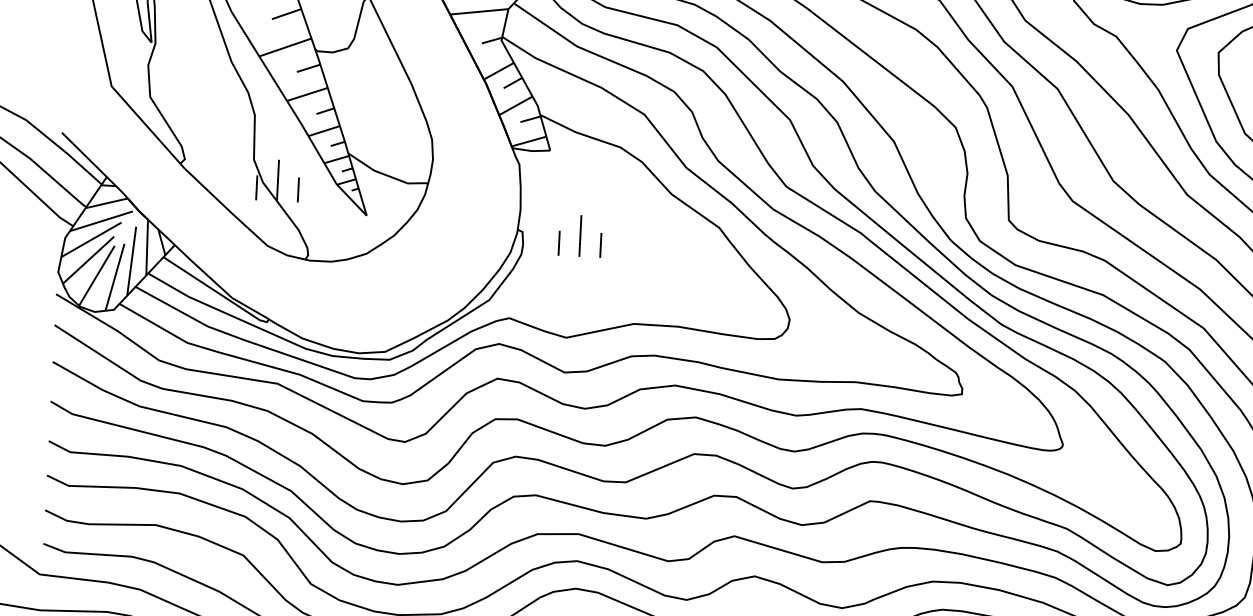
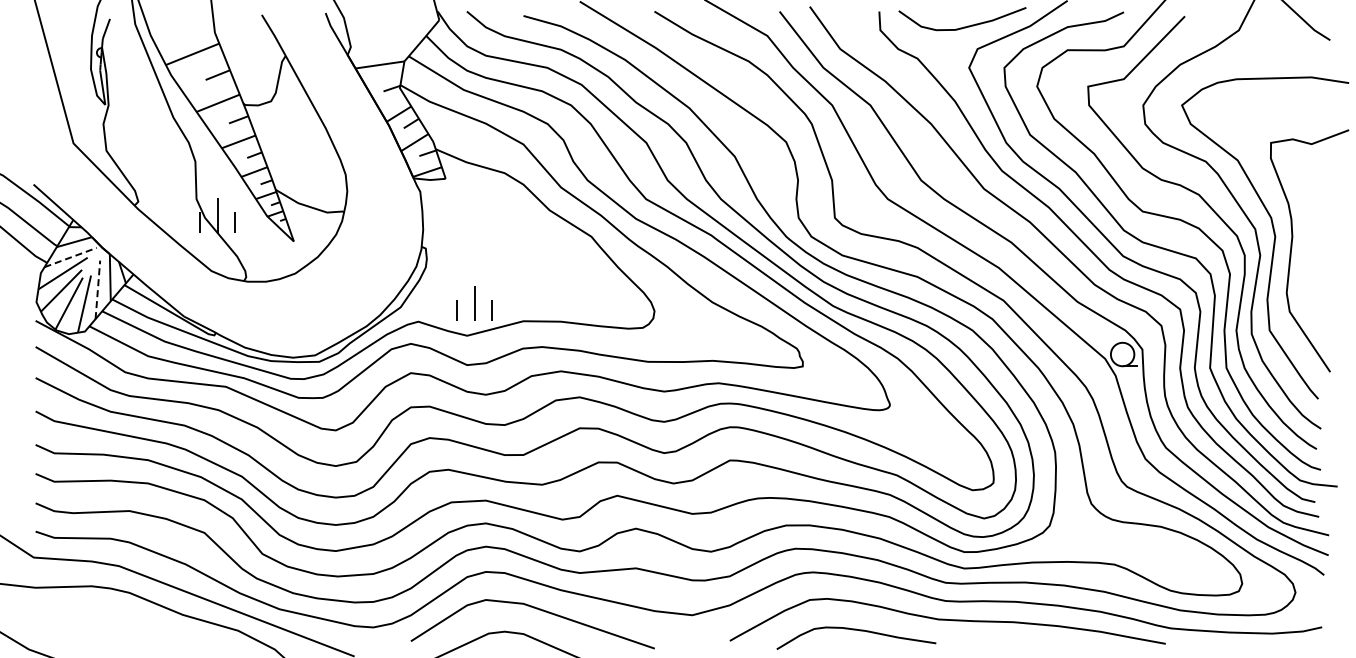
line: (101, 221) -> (70, 257), solid -> dashed
part: (580, 236) -> (474, 303), moved
line: (131, 260) -> (97, 289), solid -> dashed

